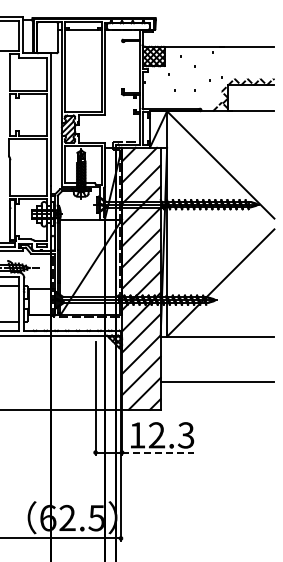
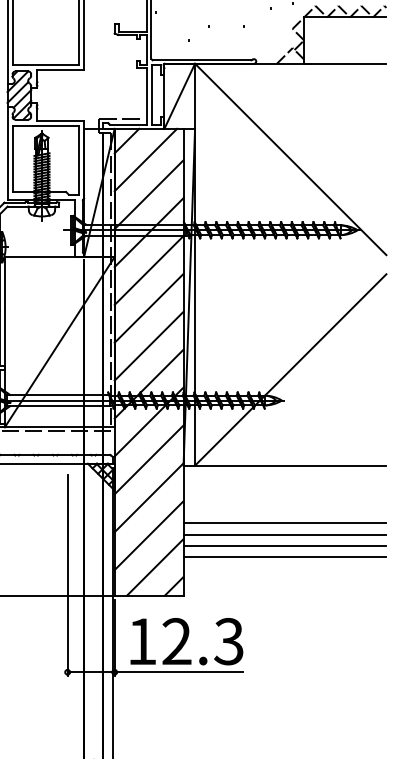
line: (217, 368) -> (284, 522), added
line: (217, 375) -> (284, 534), added
line: (217, 388) -> (284, 558), added
line: (158, 452) -> (179, 672), dashed -> solid

